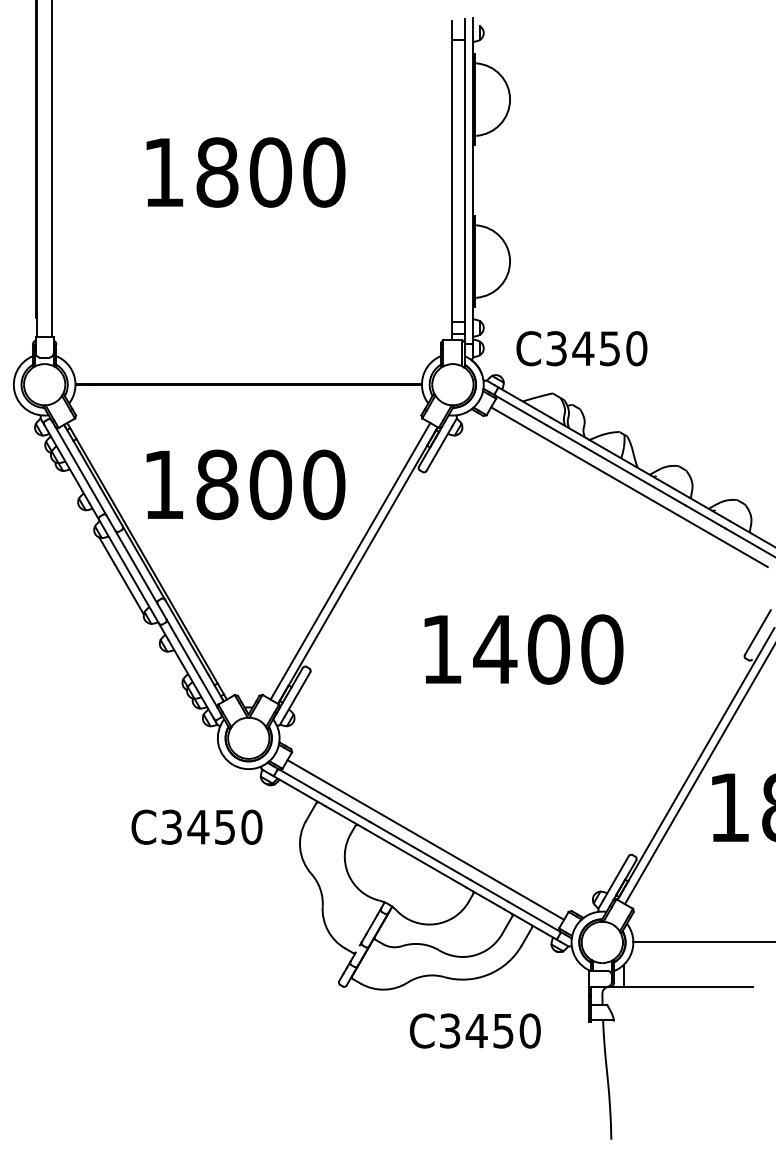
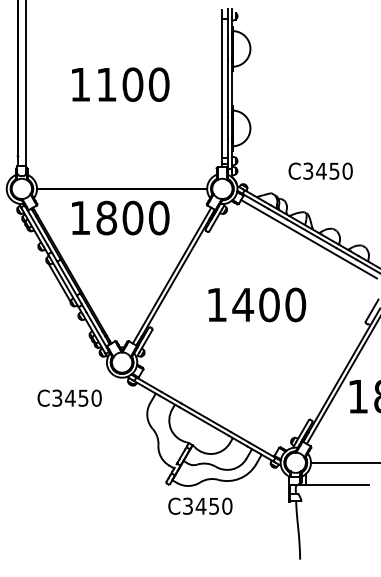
text: (216, 172) -> (106, 84), 1800 -> 1100
text: (581, 347) -> (320, 170), moved
text: (245, 483) -> (120, 217), moved
text: (524, 648) -> (257, 304), moved
text: (196, 825) -> (69, 397), moved
line: (424, 840) -> (208, 412), removed
text: (475, 1029) -> (200, 505), moved

